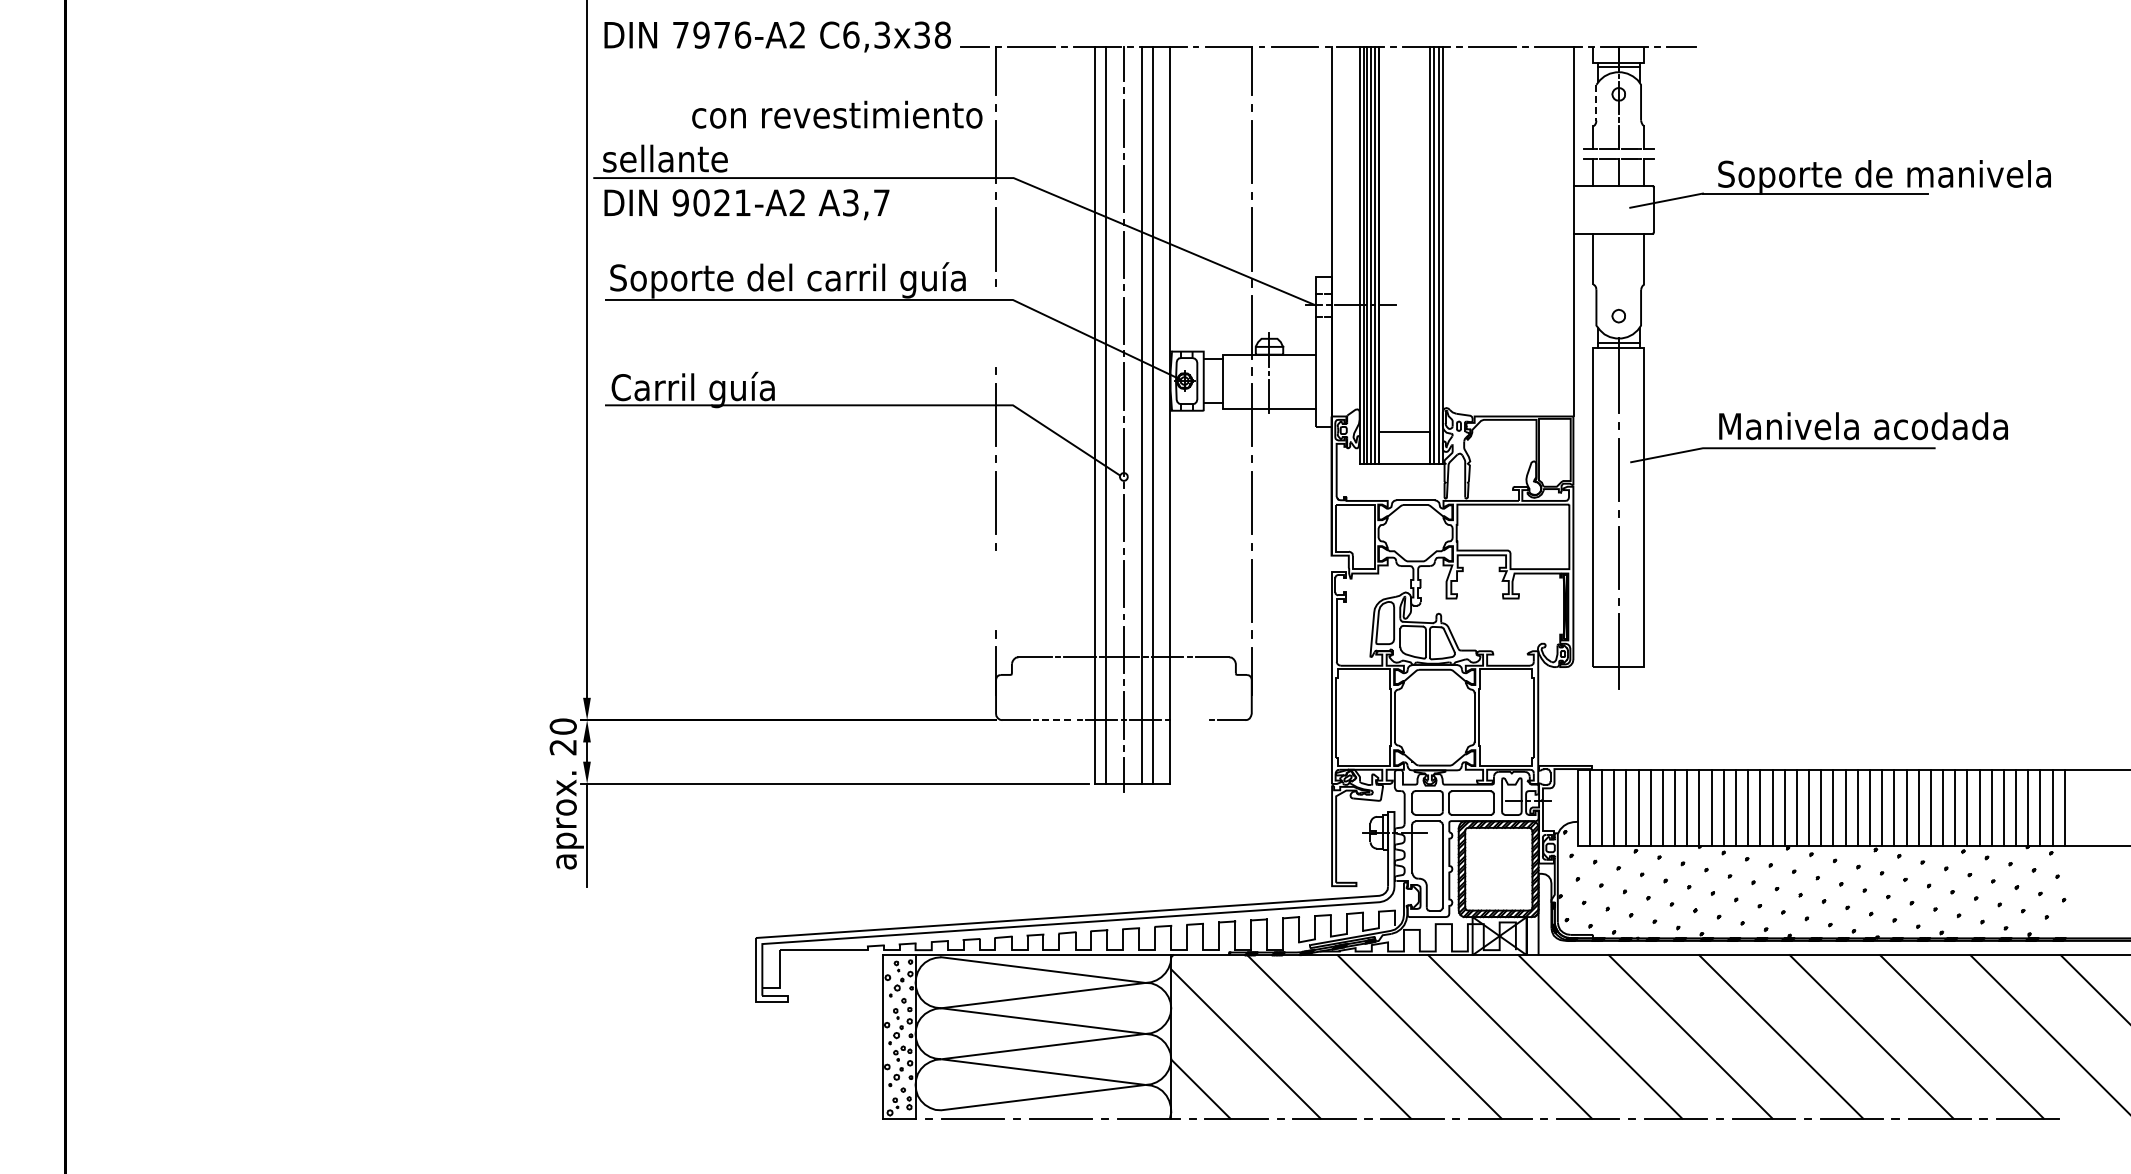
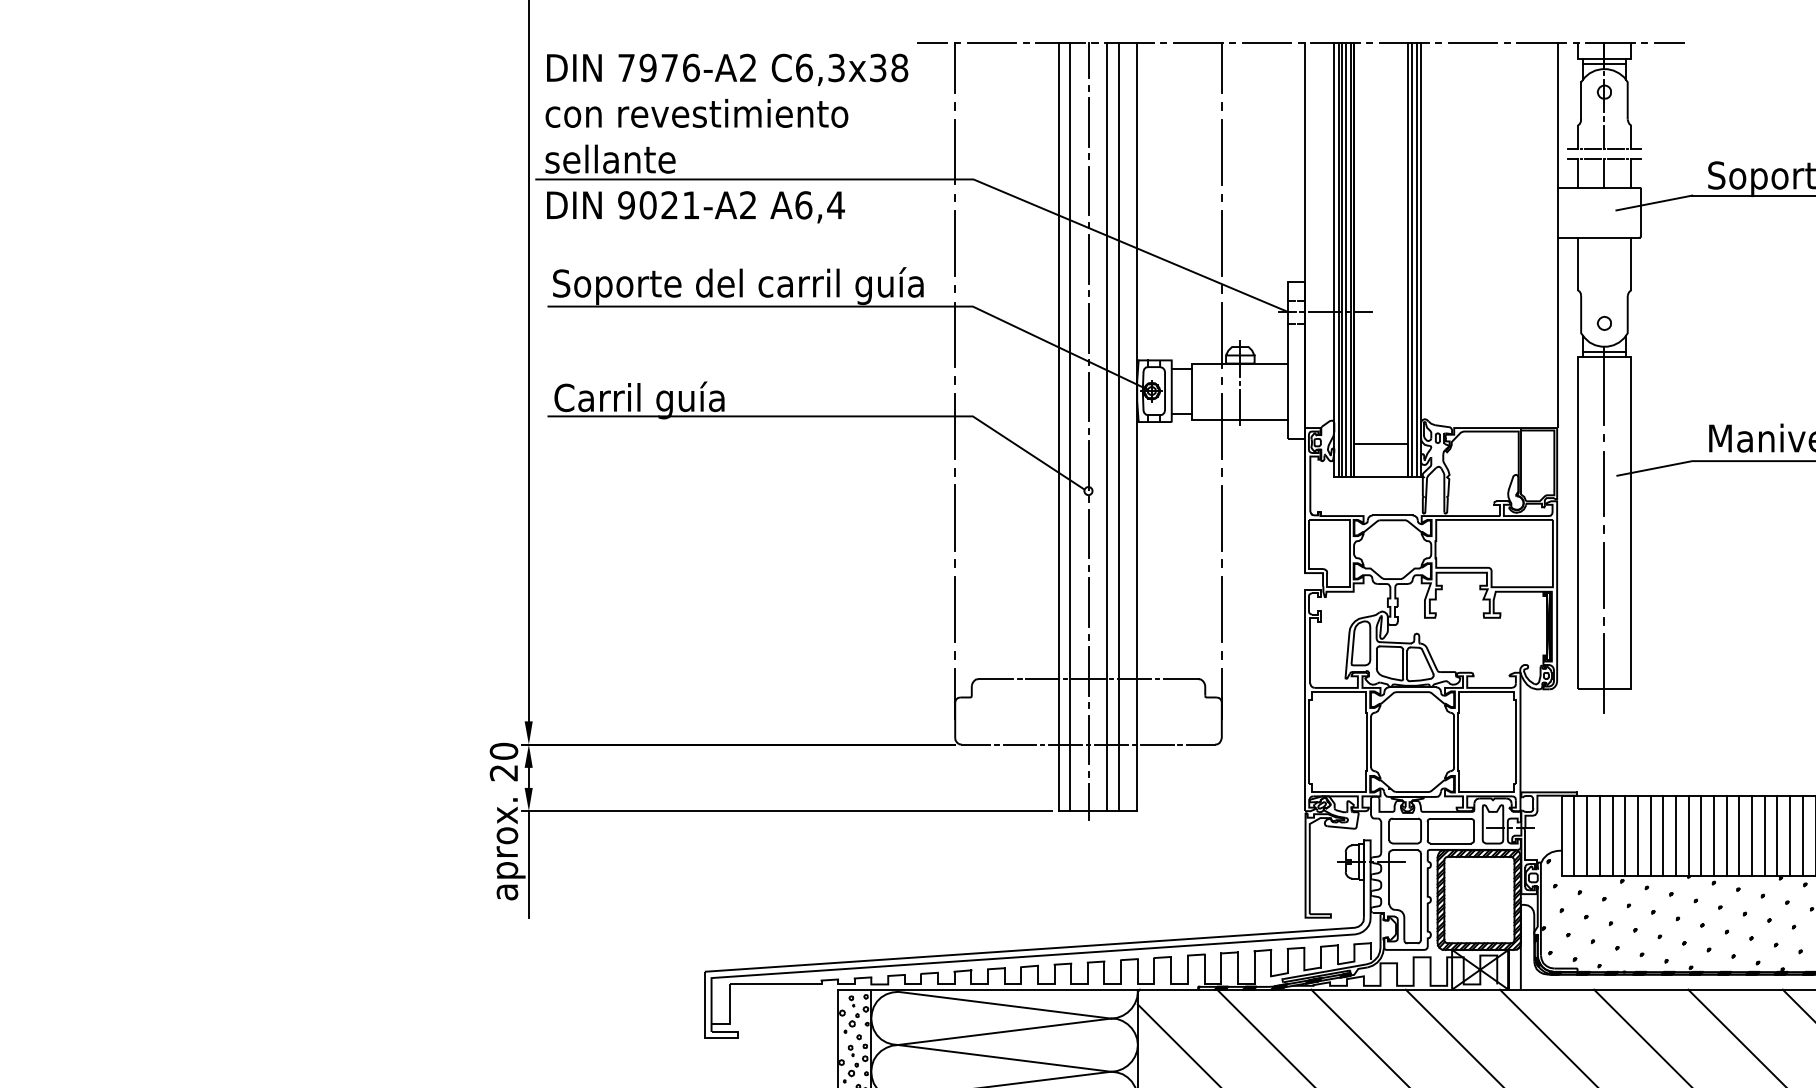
text: (777, 36) -> (727, 69), moved
line: (1596, 102) -> (1581, 100), dashed -> solid
text: (837, 114) -> (697, 113), moved
text: (866, 202) -> (820, 204), A3,7 -> A6,4
line: (996, 327) -> (955, 335), added
line: (995, 590) -> (954, 609), added
line: (1057, 720) -> (1019, 744), dashed -> solid
line: (1189, 720) -> (1156, 744), added

